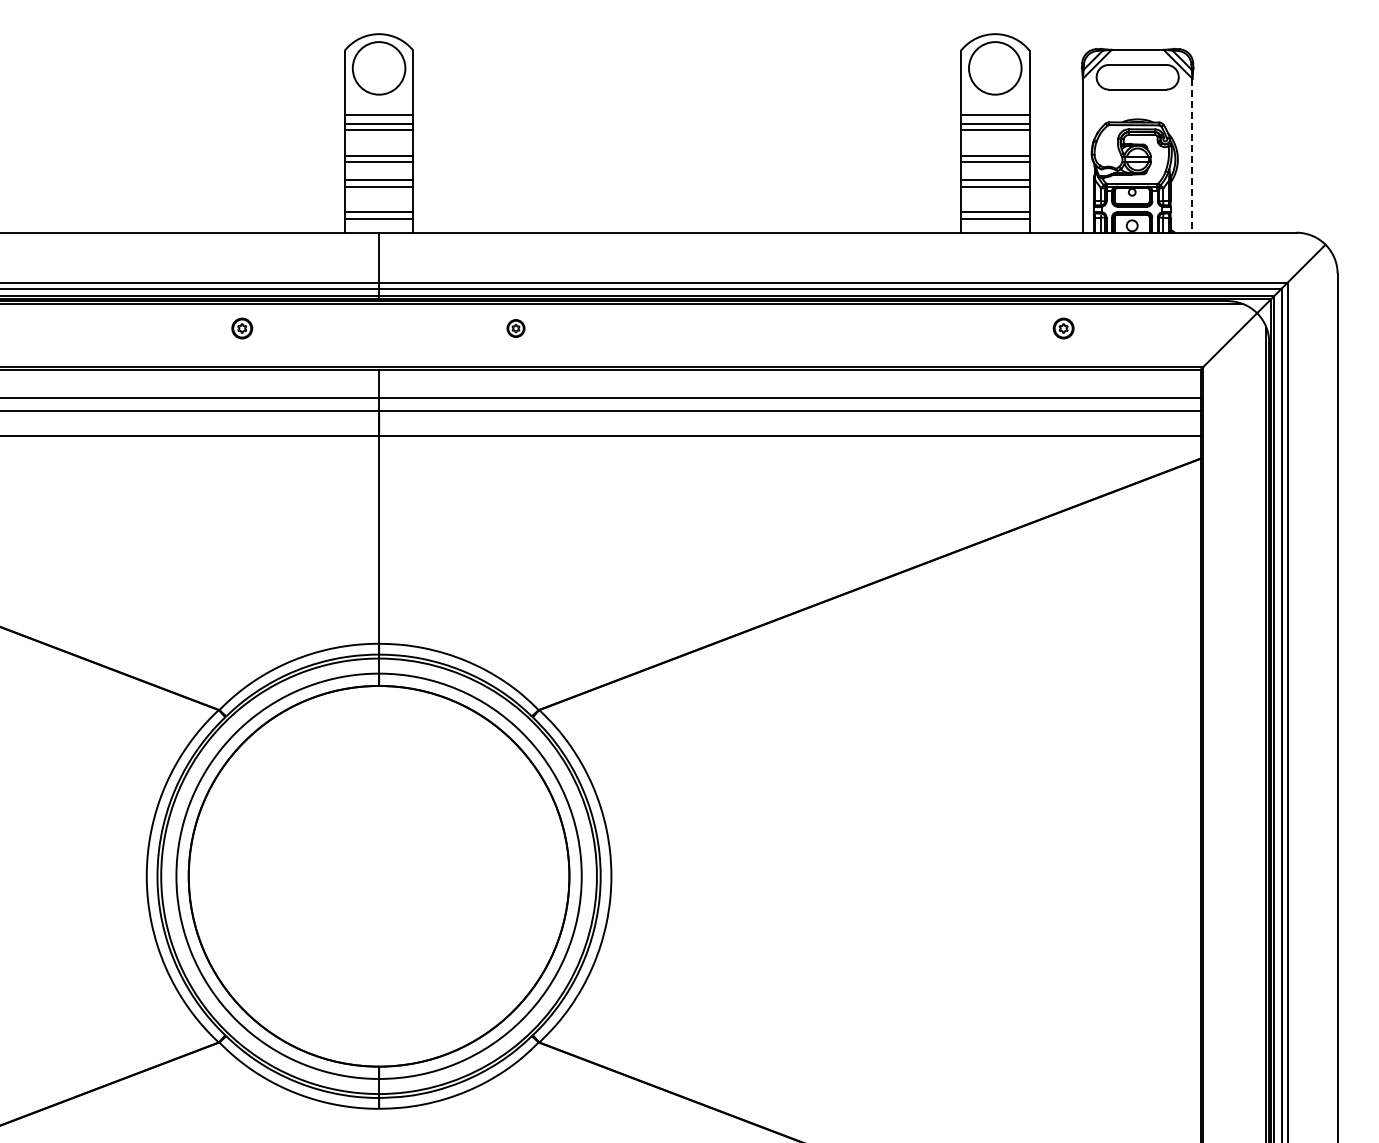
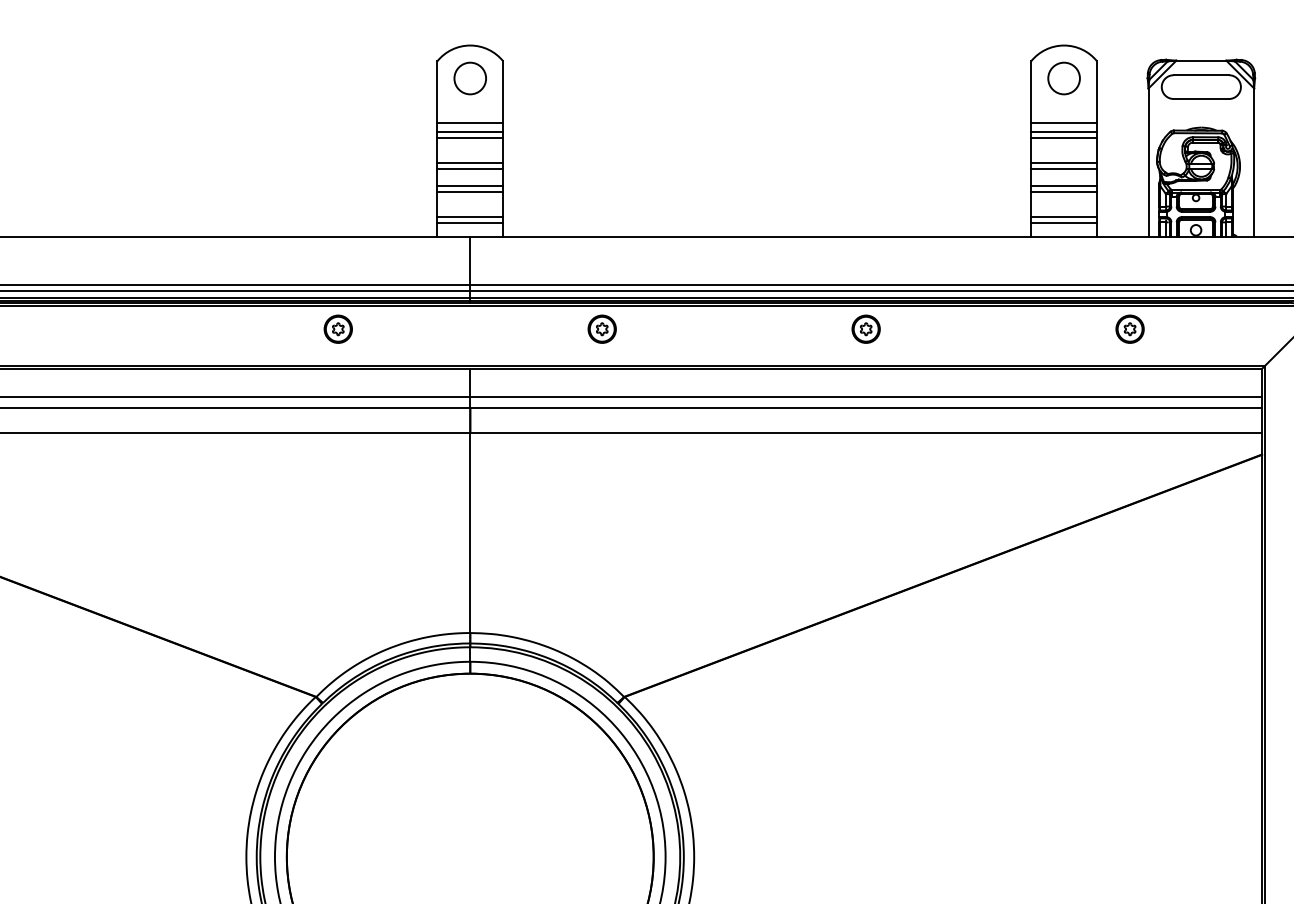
circle: (378, 67) -> (469, 77), size x0.62
circle: (994, 67) -> (1063, 77), size x0.62
line: (1192, 156) -> (1254, 163), dashed -> solid
part: (242, 328) -> (338, 329), size x1.43
part: (515, 328) -> (601, 329), size x1.67
part: (789, 328) -> (865, 329), added
part: (1063, 328) -> (1129, 329), size x1.43

